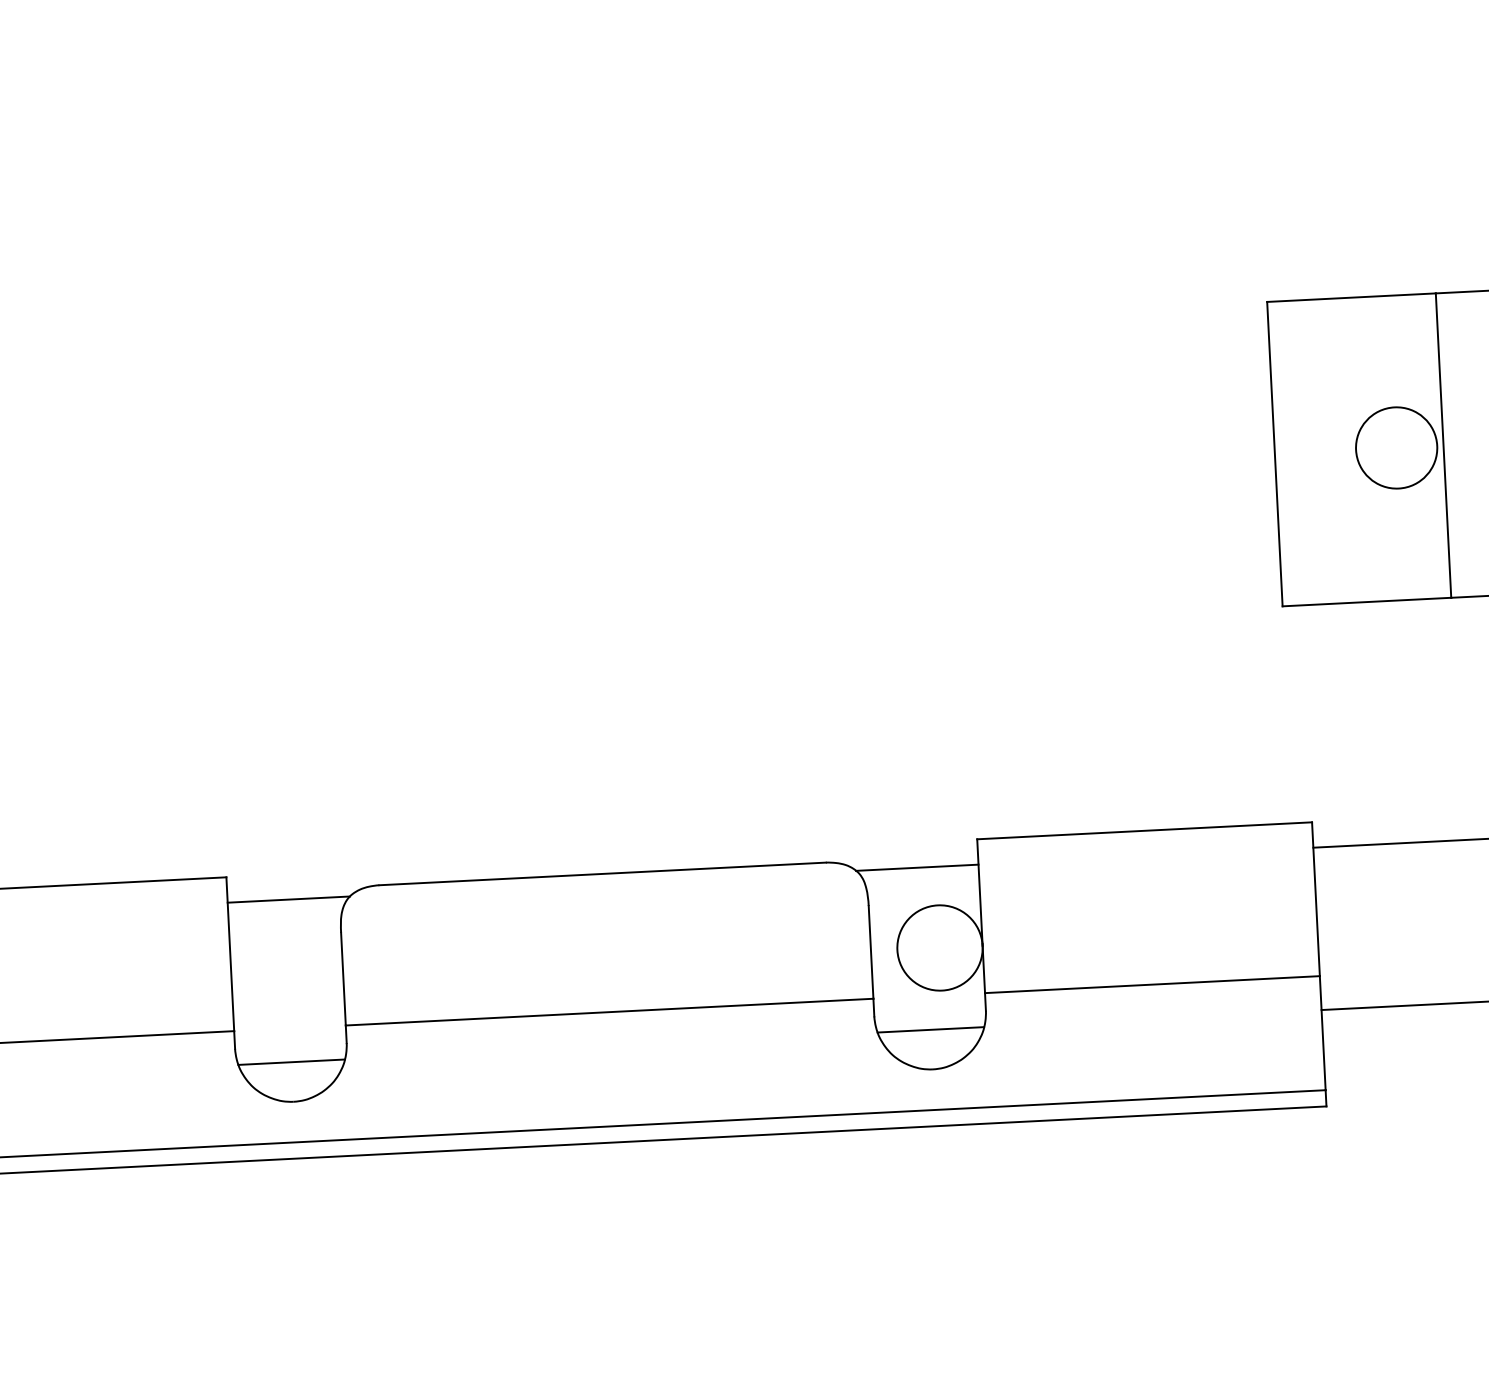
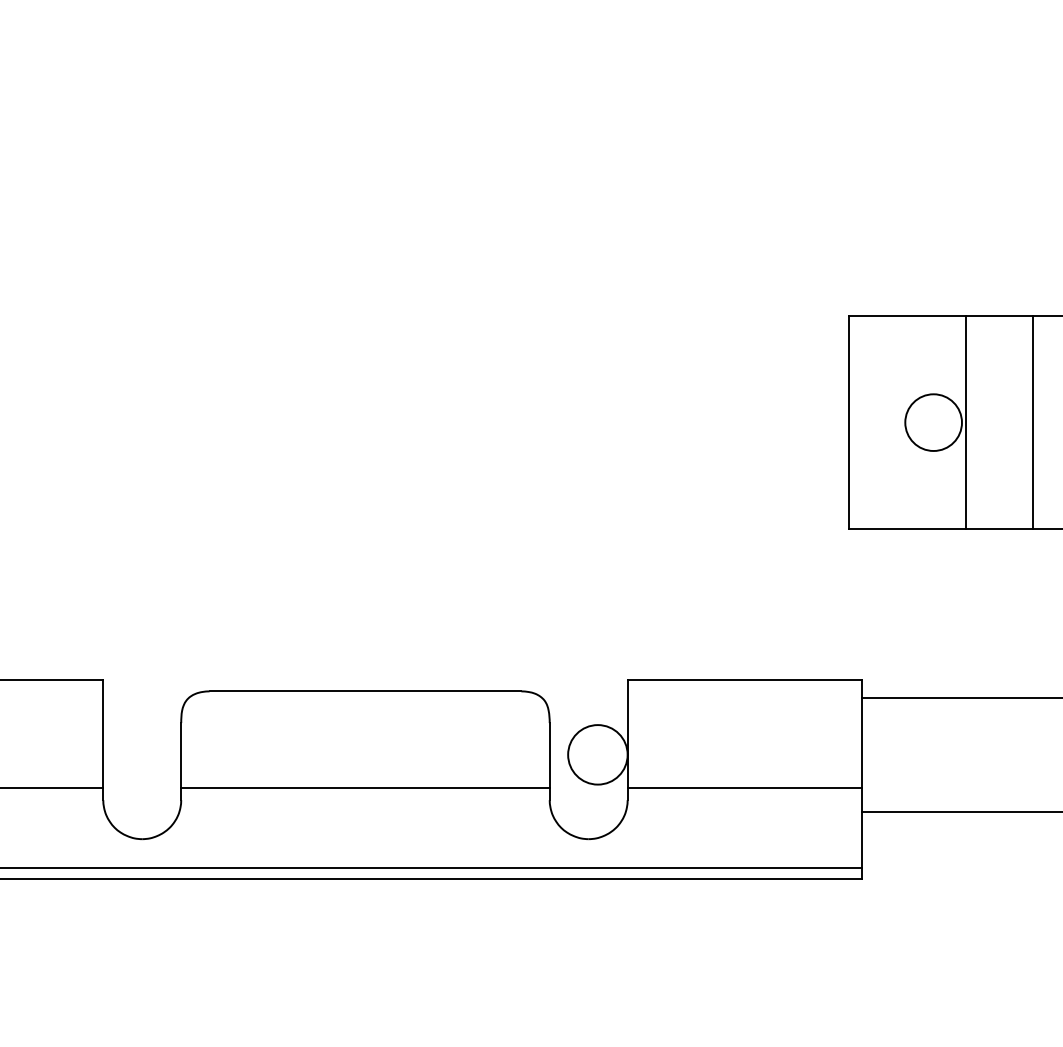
line: (916, 868) -> (584, 698), removed
line: (288, 900) -> (145, 698), removed
line: (930, 1029) -> (588, 811), removed
line: (290, 1062) -> (141, 811), removed

